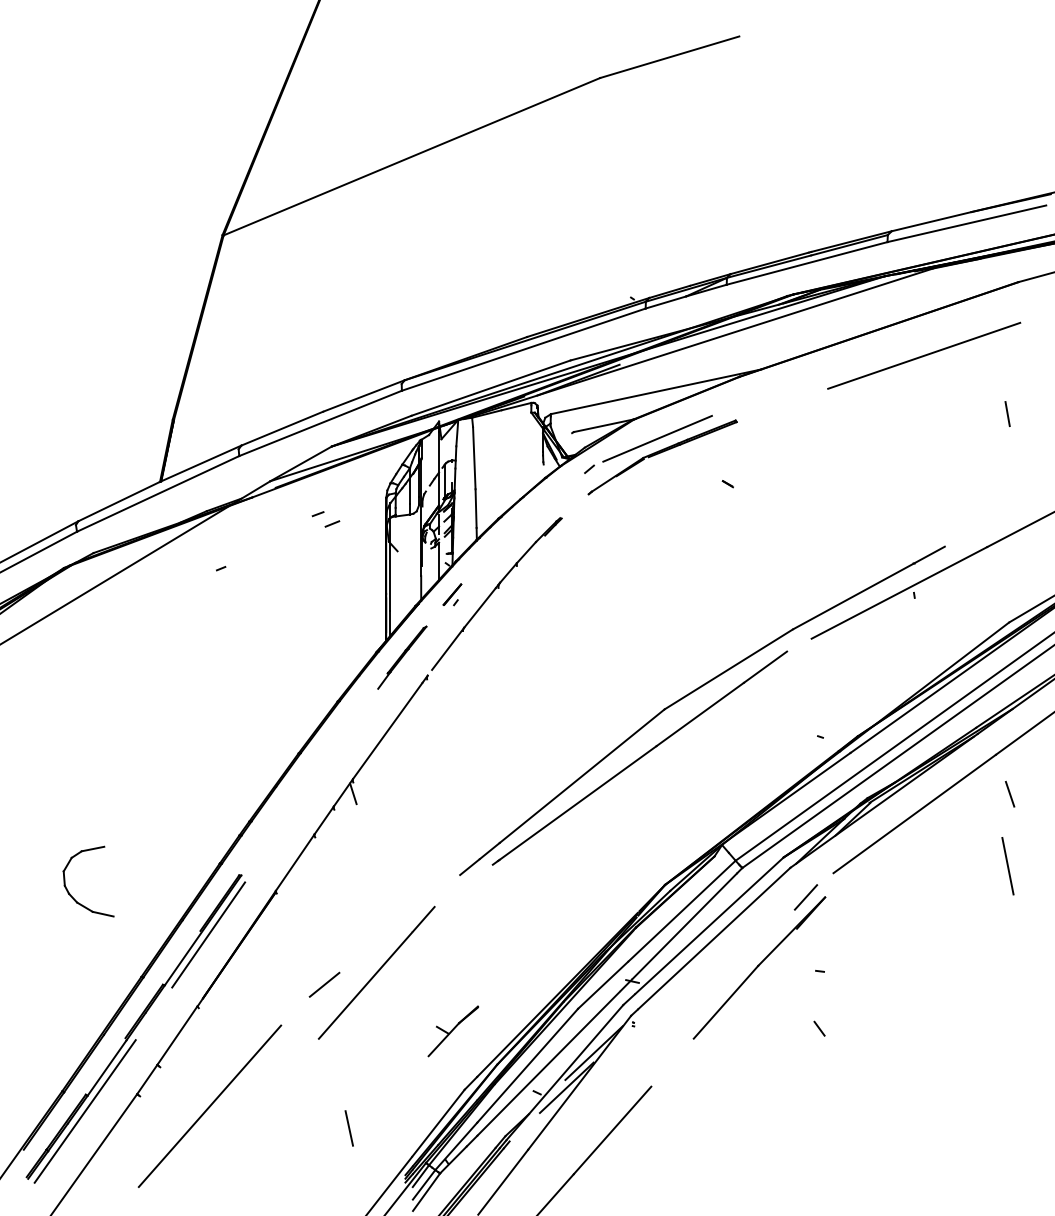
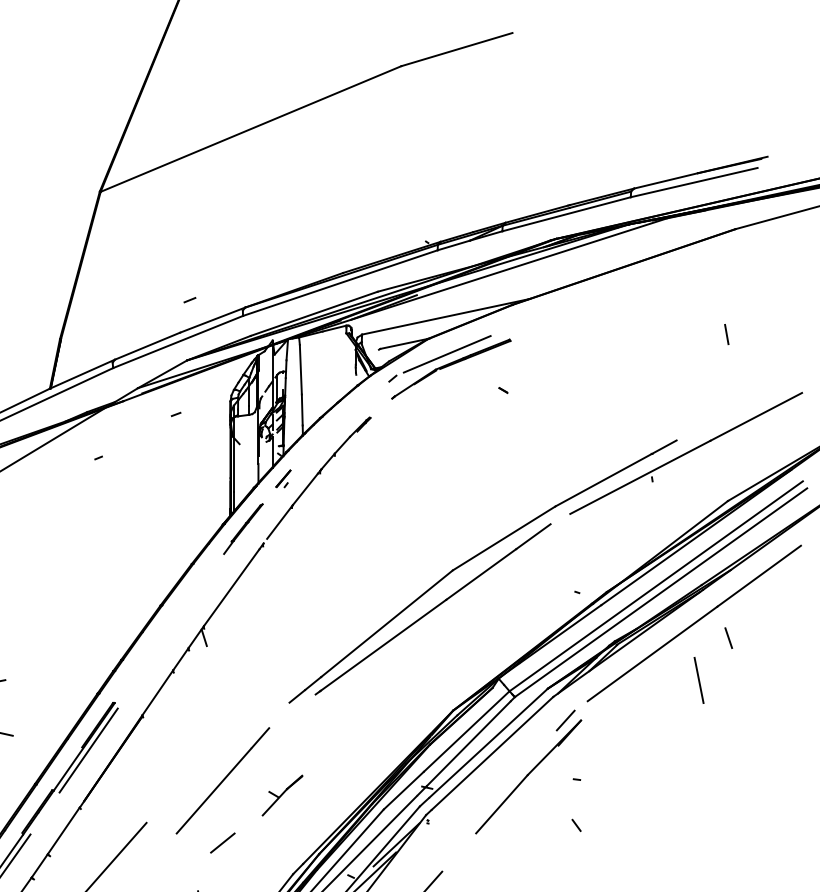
line: (924, 355) -> (660, 287), removed
line: (332, 523) -> (190, 299), moved
line: (1007, 866) -> (698, 680), moved
line: (324, 984) -> (222, 842), moved
part: (452, 1031) -> (281, 795), moved

